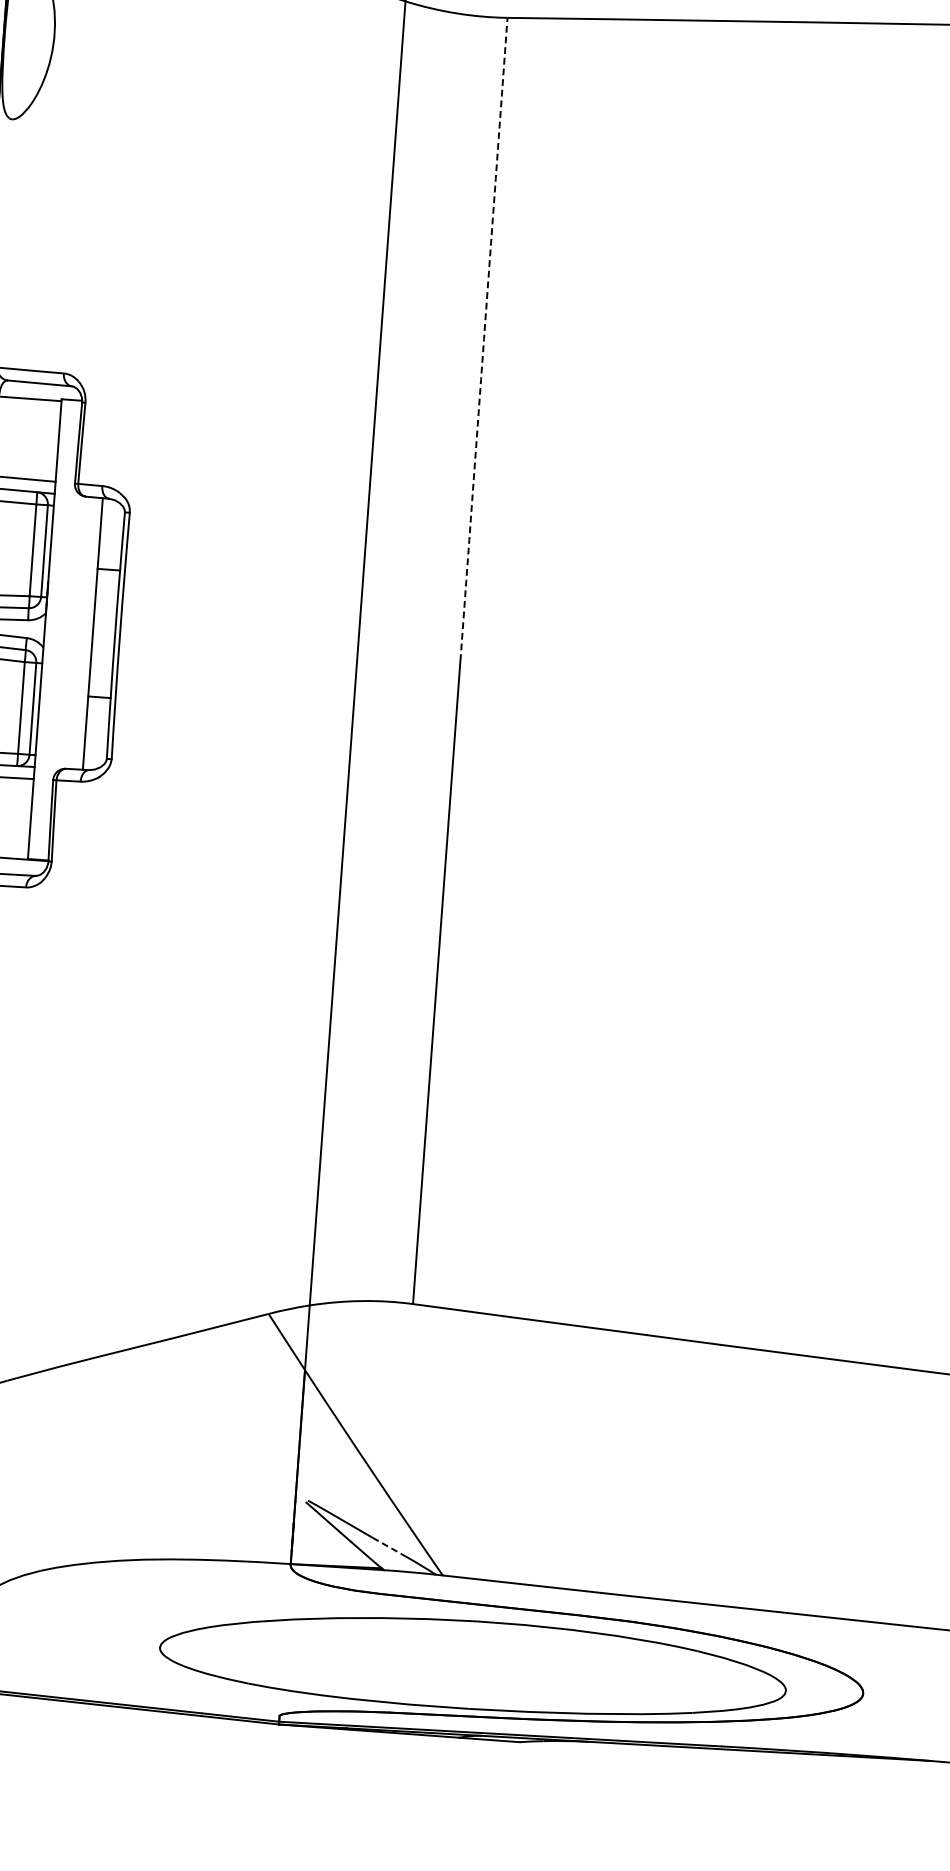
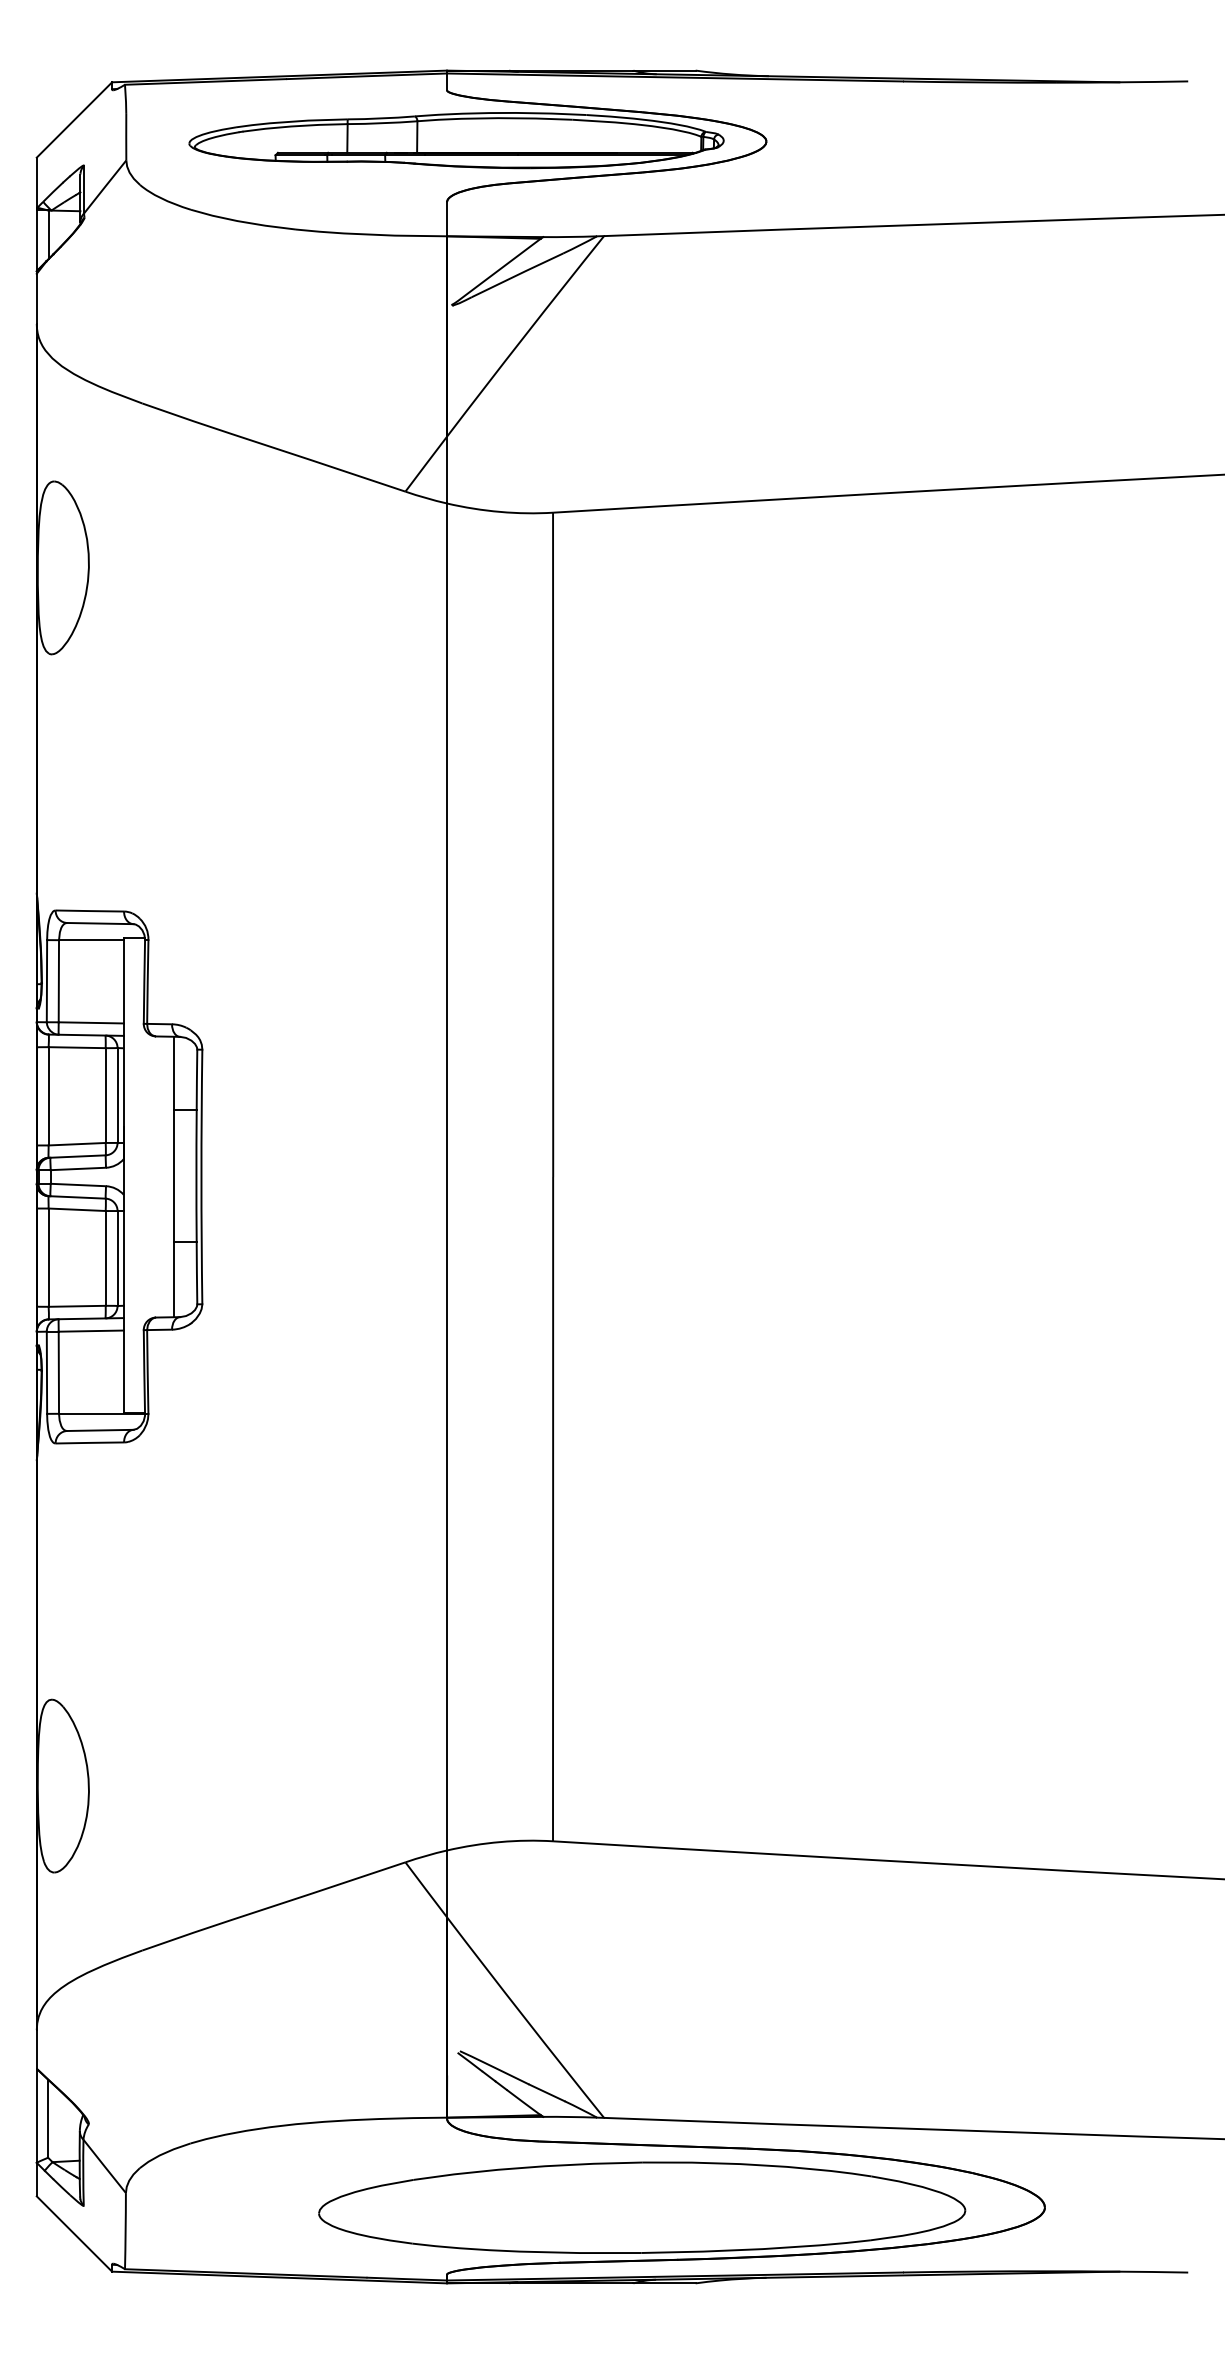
arc: (484, 339) -> (553, 844), dashed -> solid
line: (388, 1546) -> (546, 2092), dashed -> solid

